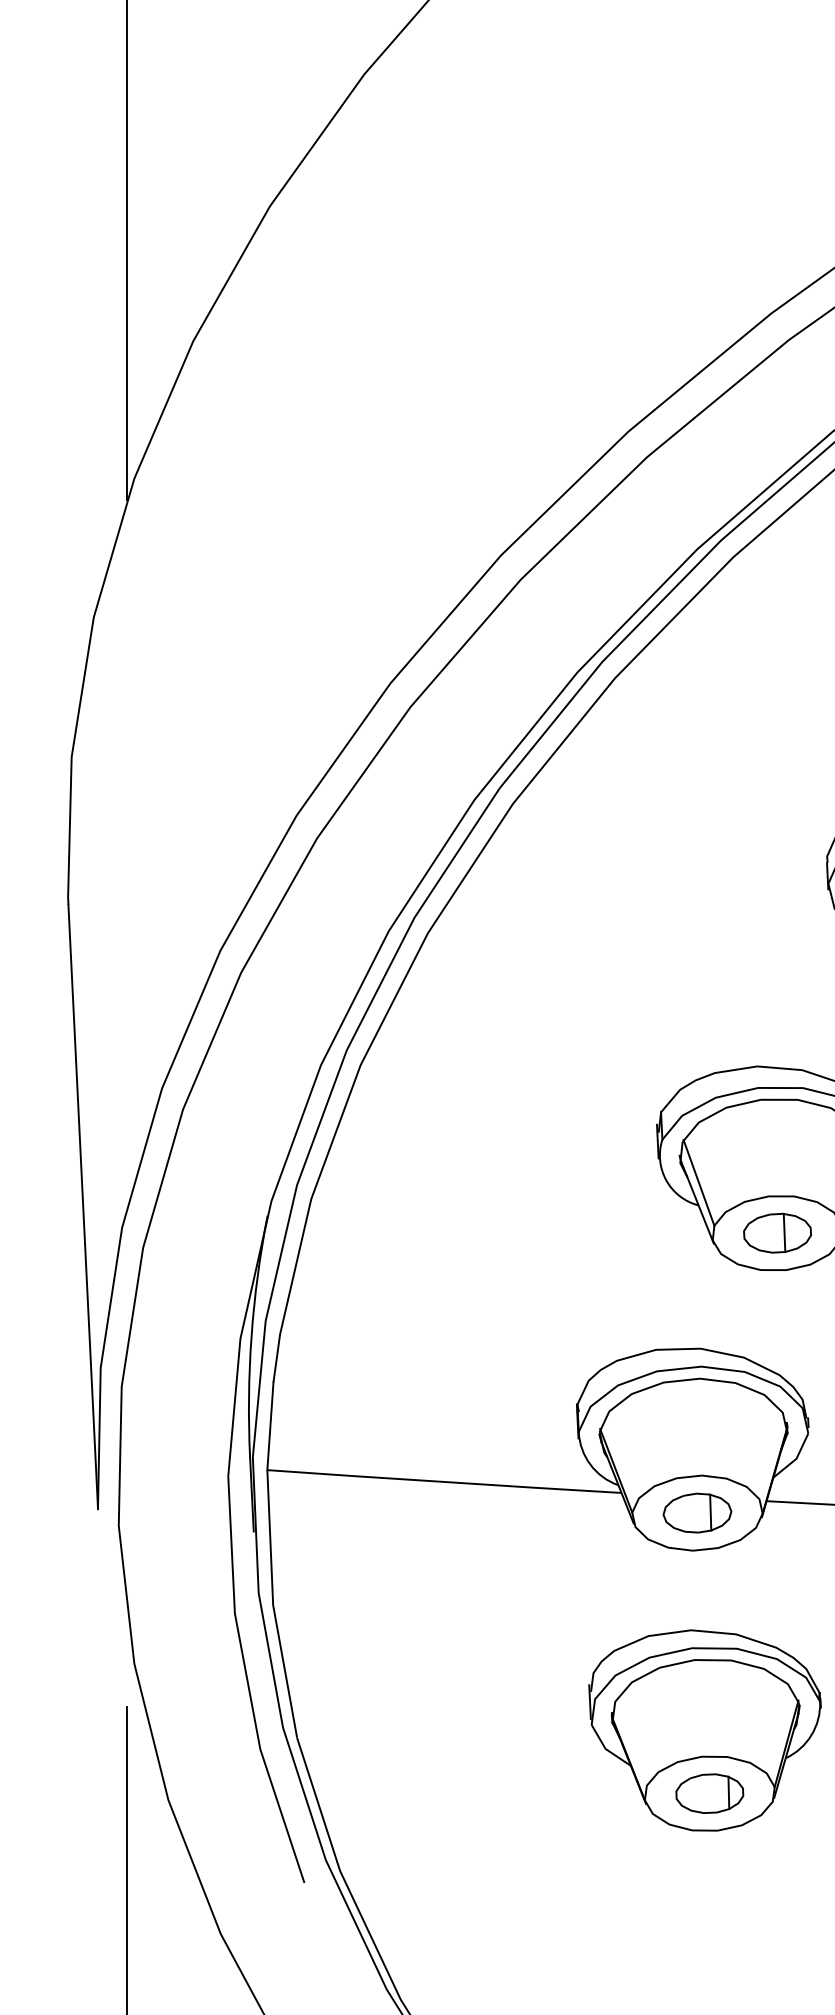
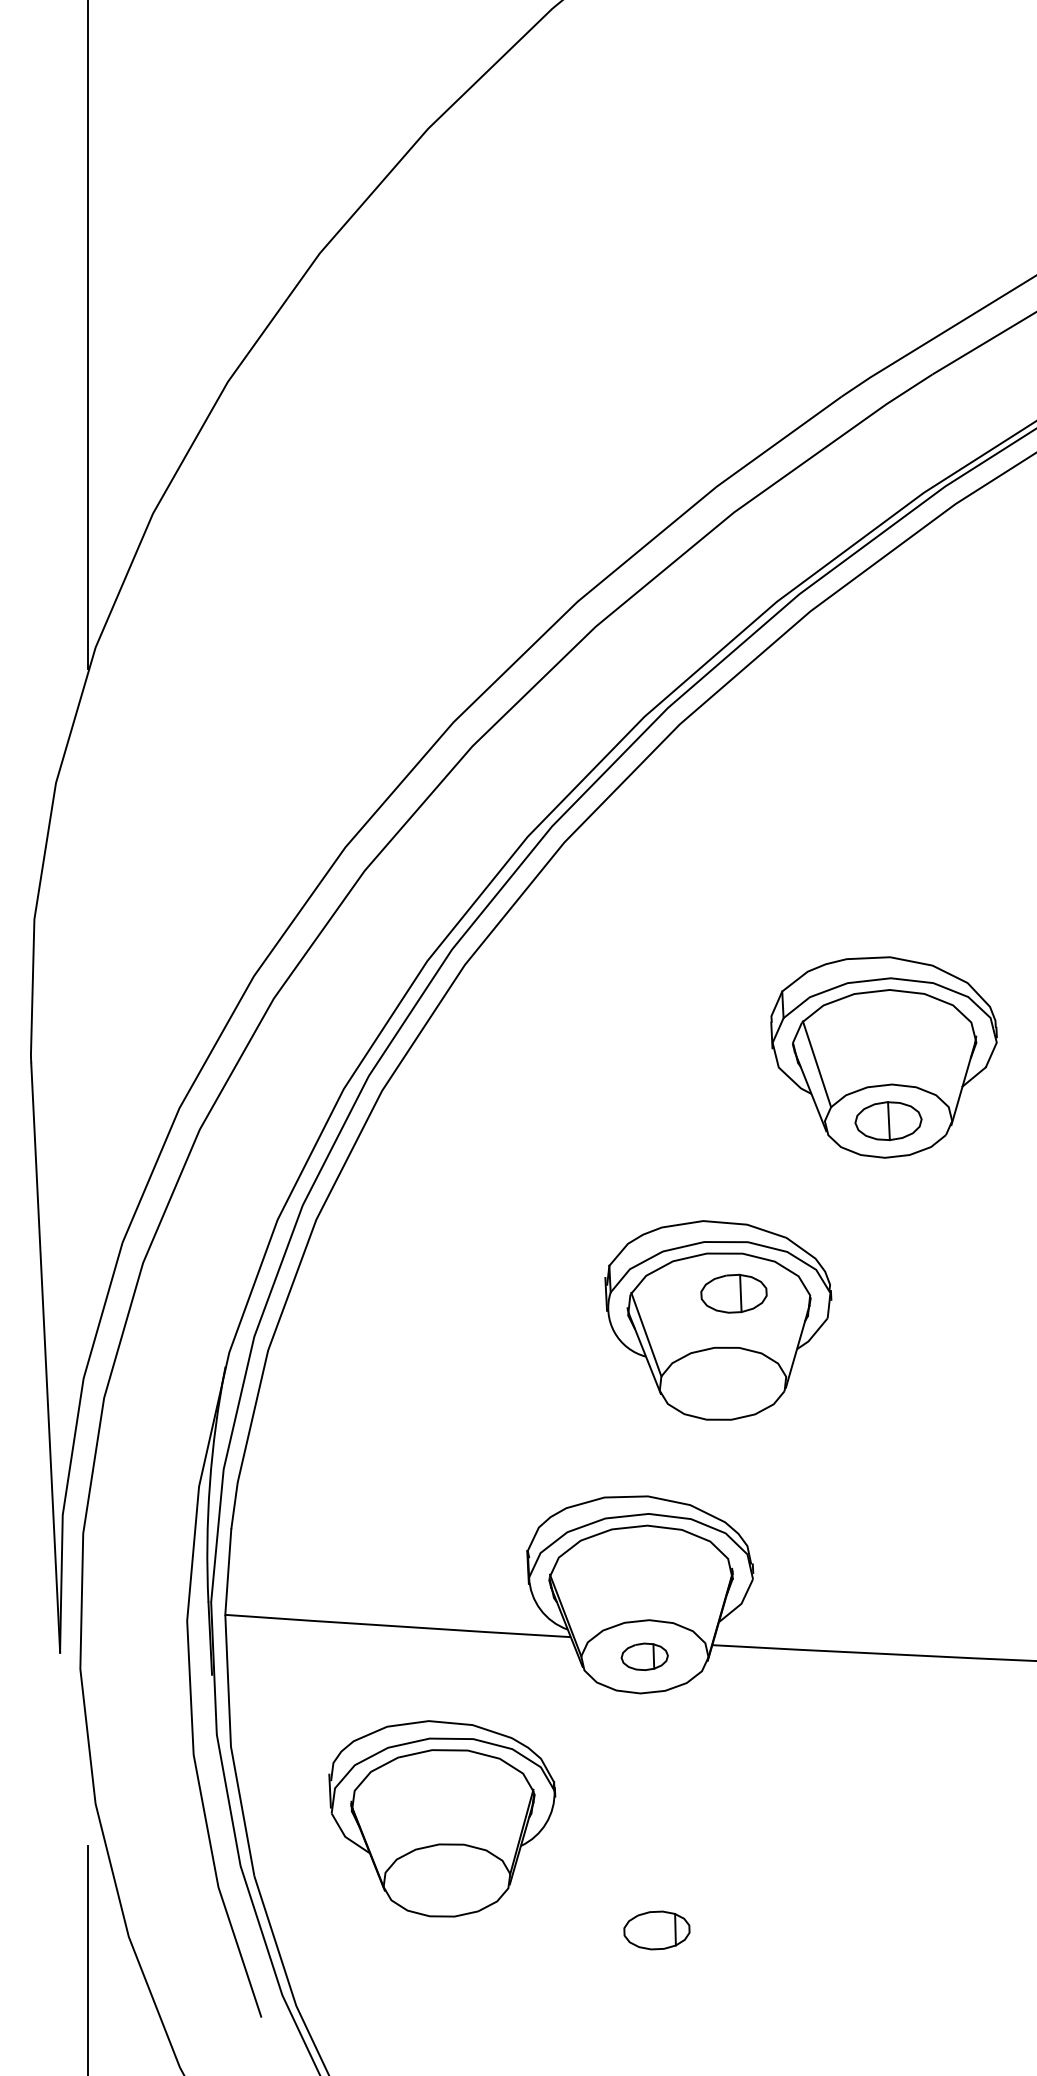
part: (777, 1232) -> (733, 1293), moved
part: (697, 1512) -> (644, 1656), size x0.7
part: (705, 1730) -> (442, 1818), moved

